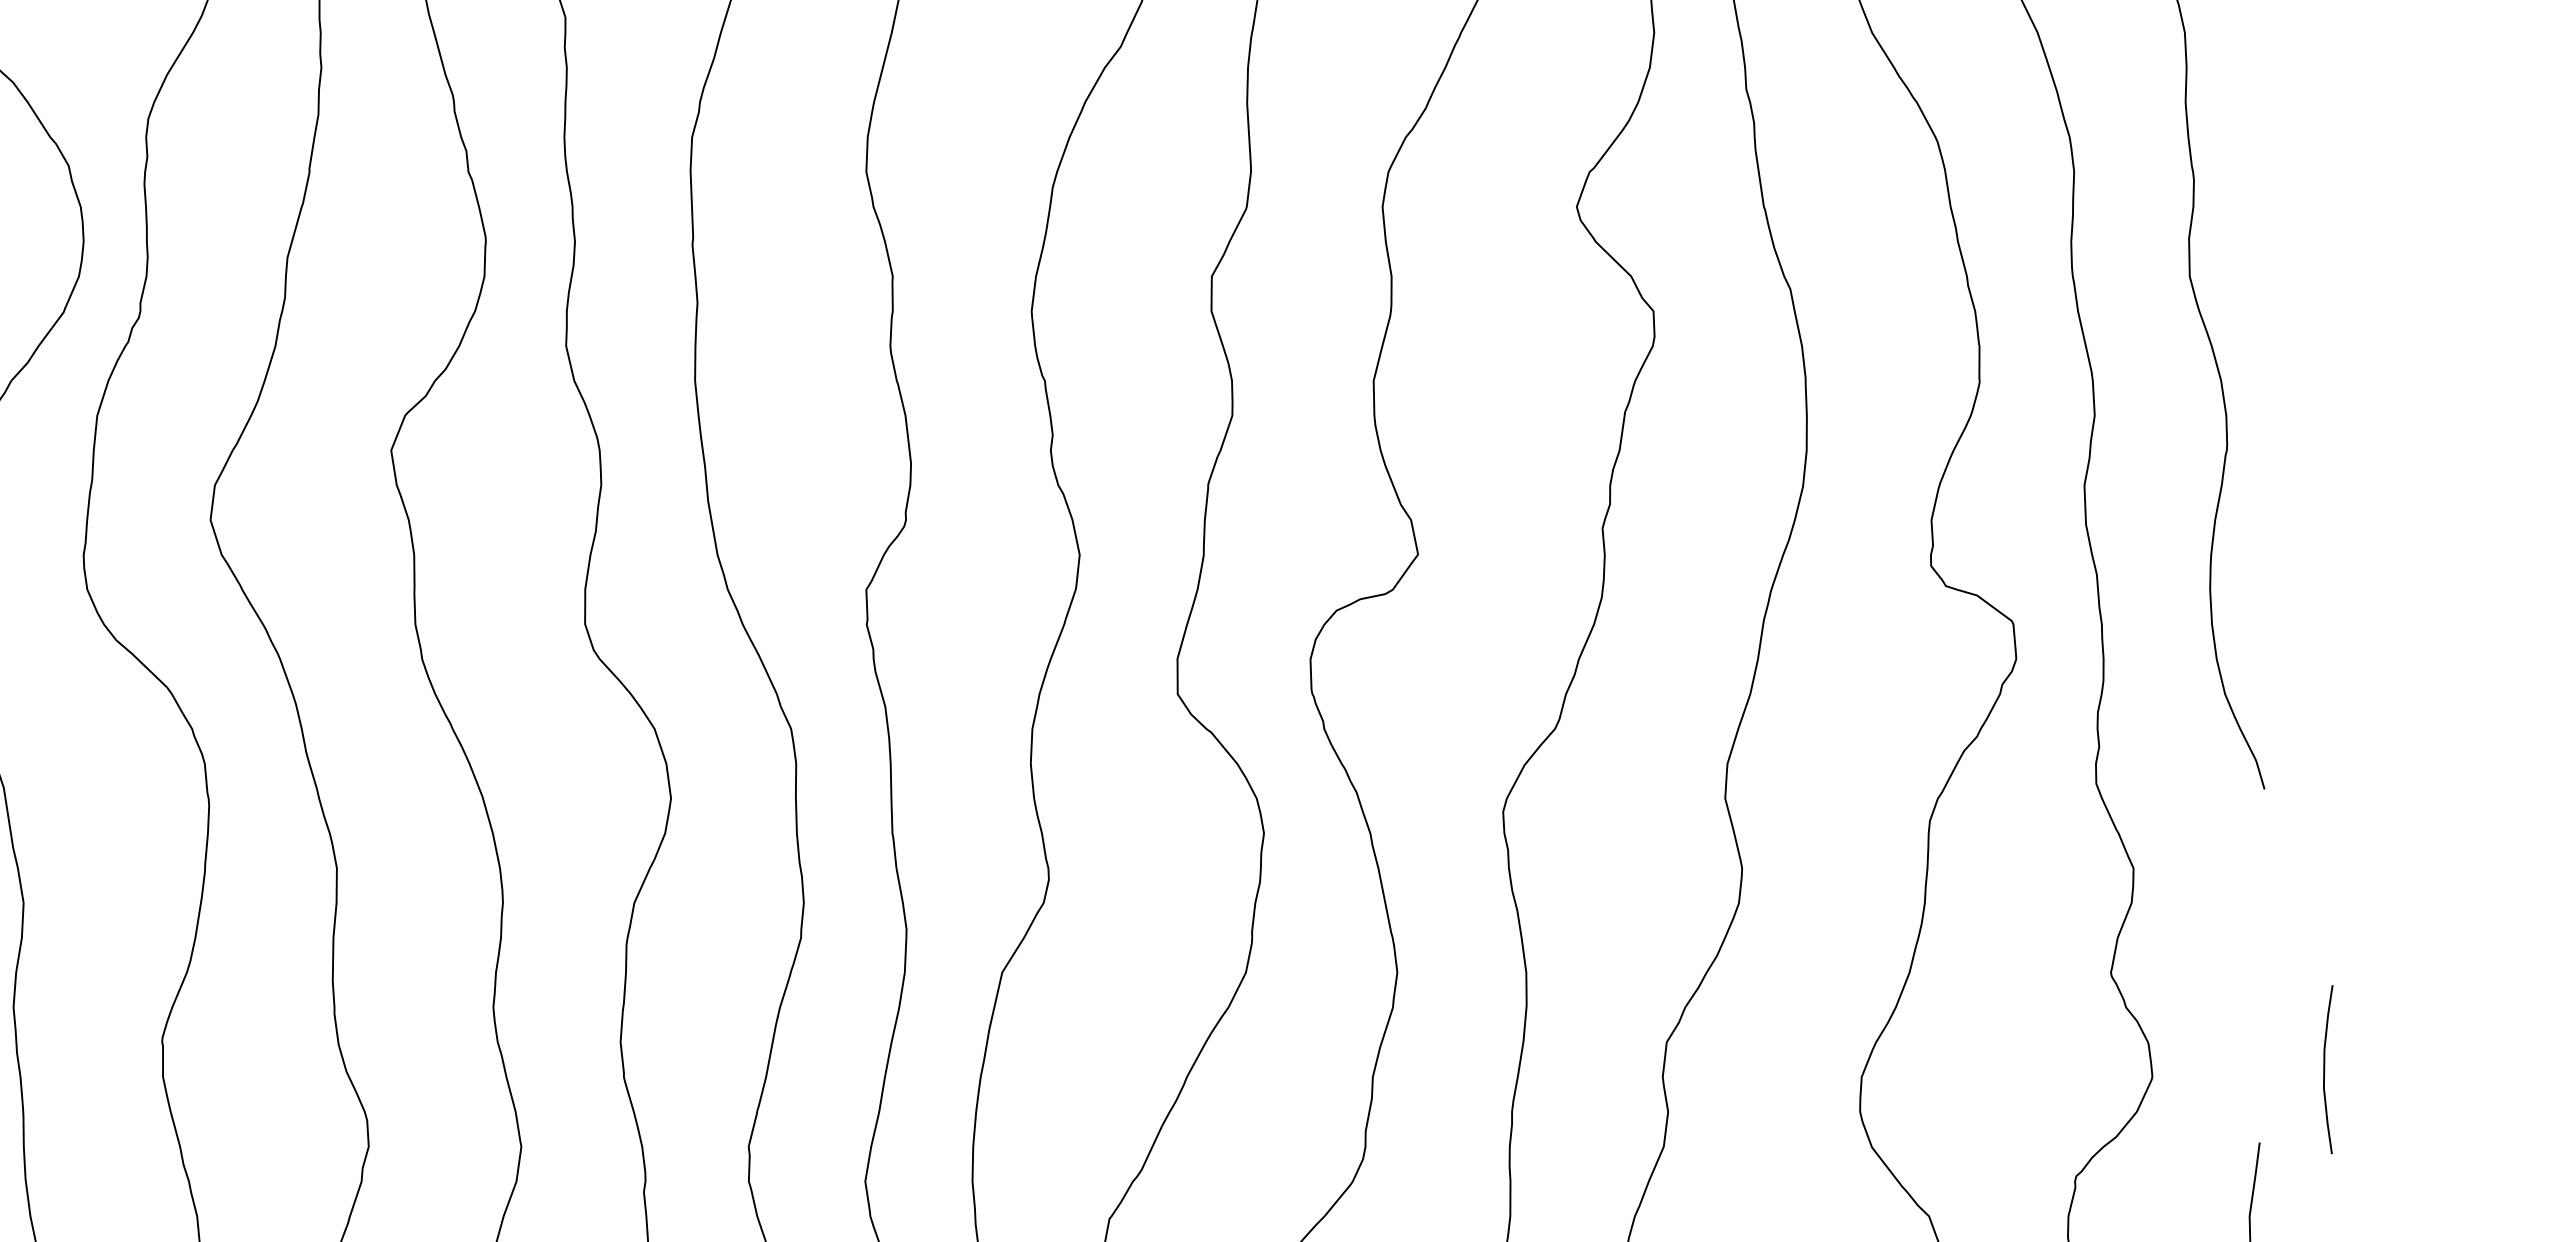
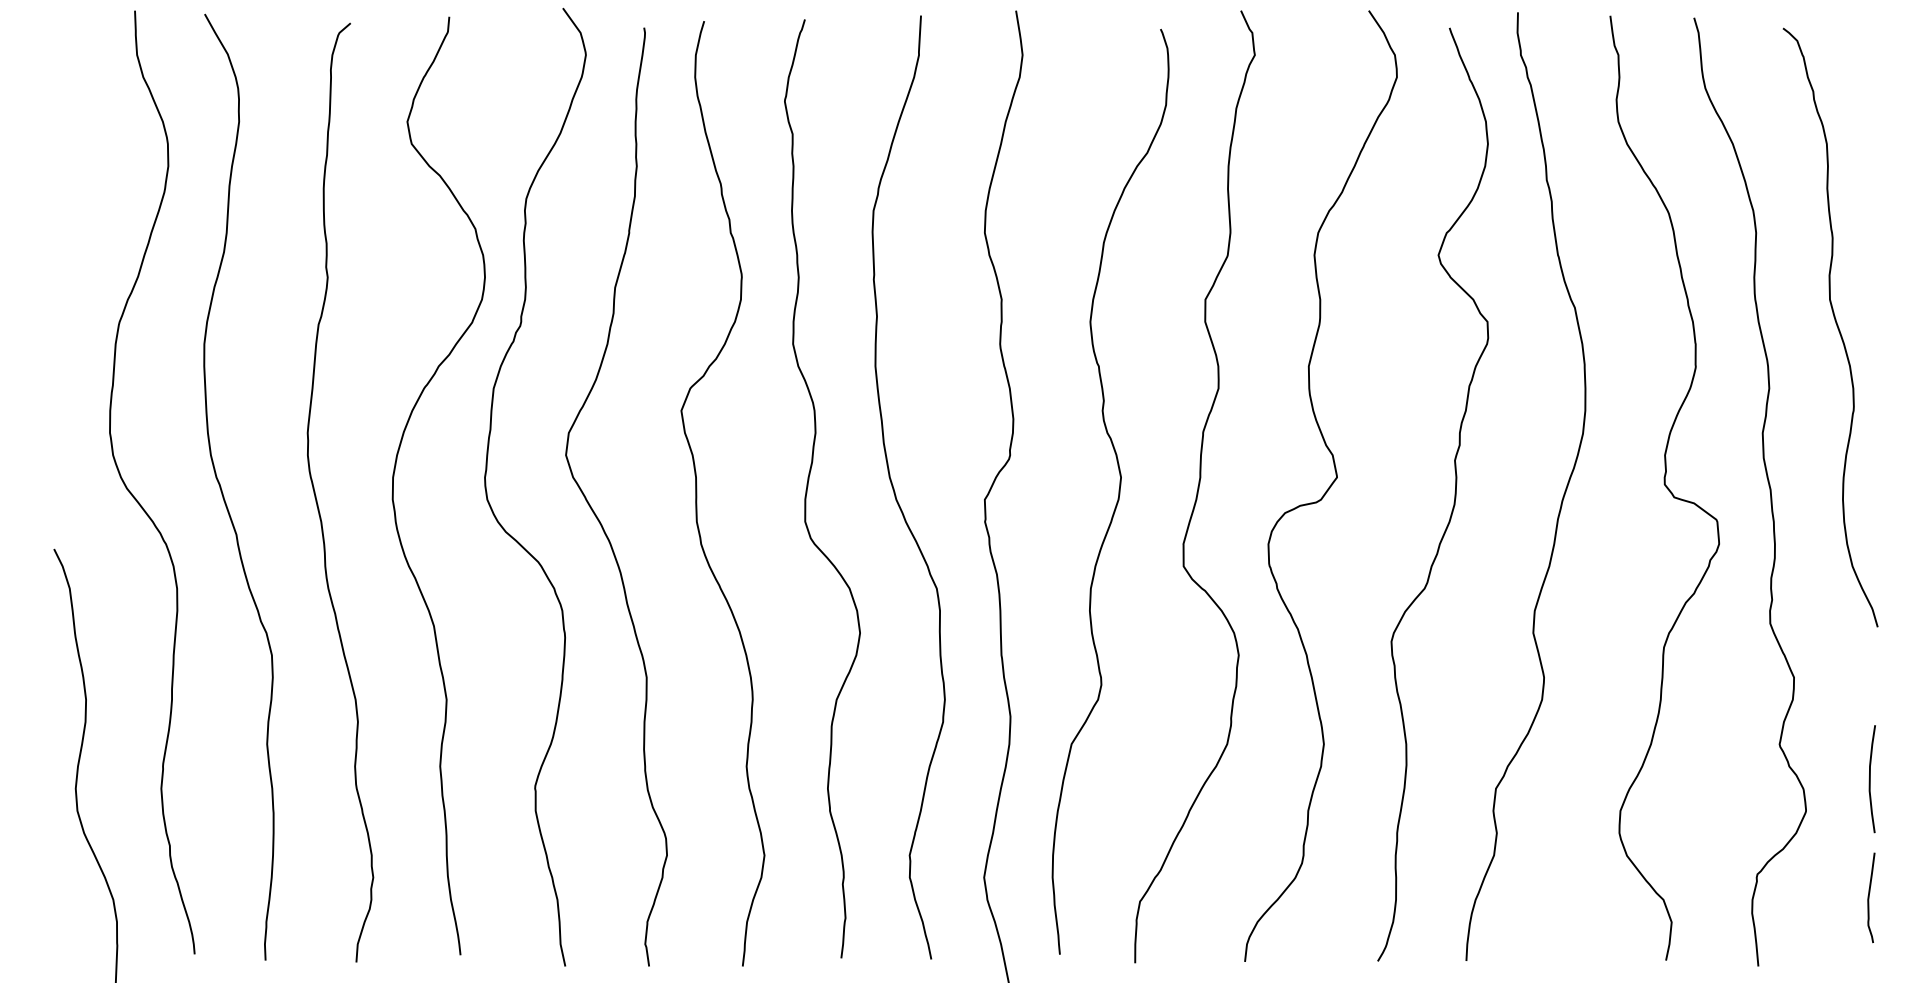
curve: (2325, 1070) -> (1870, 779), moved

